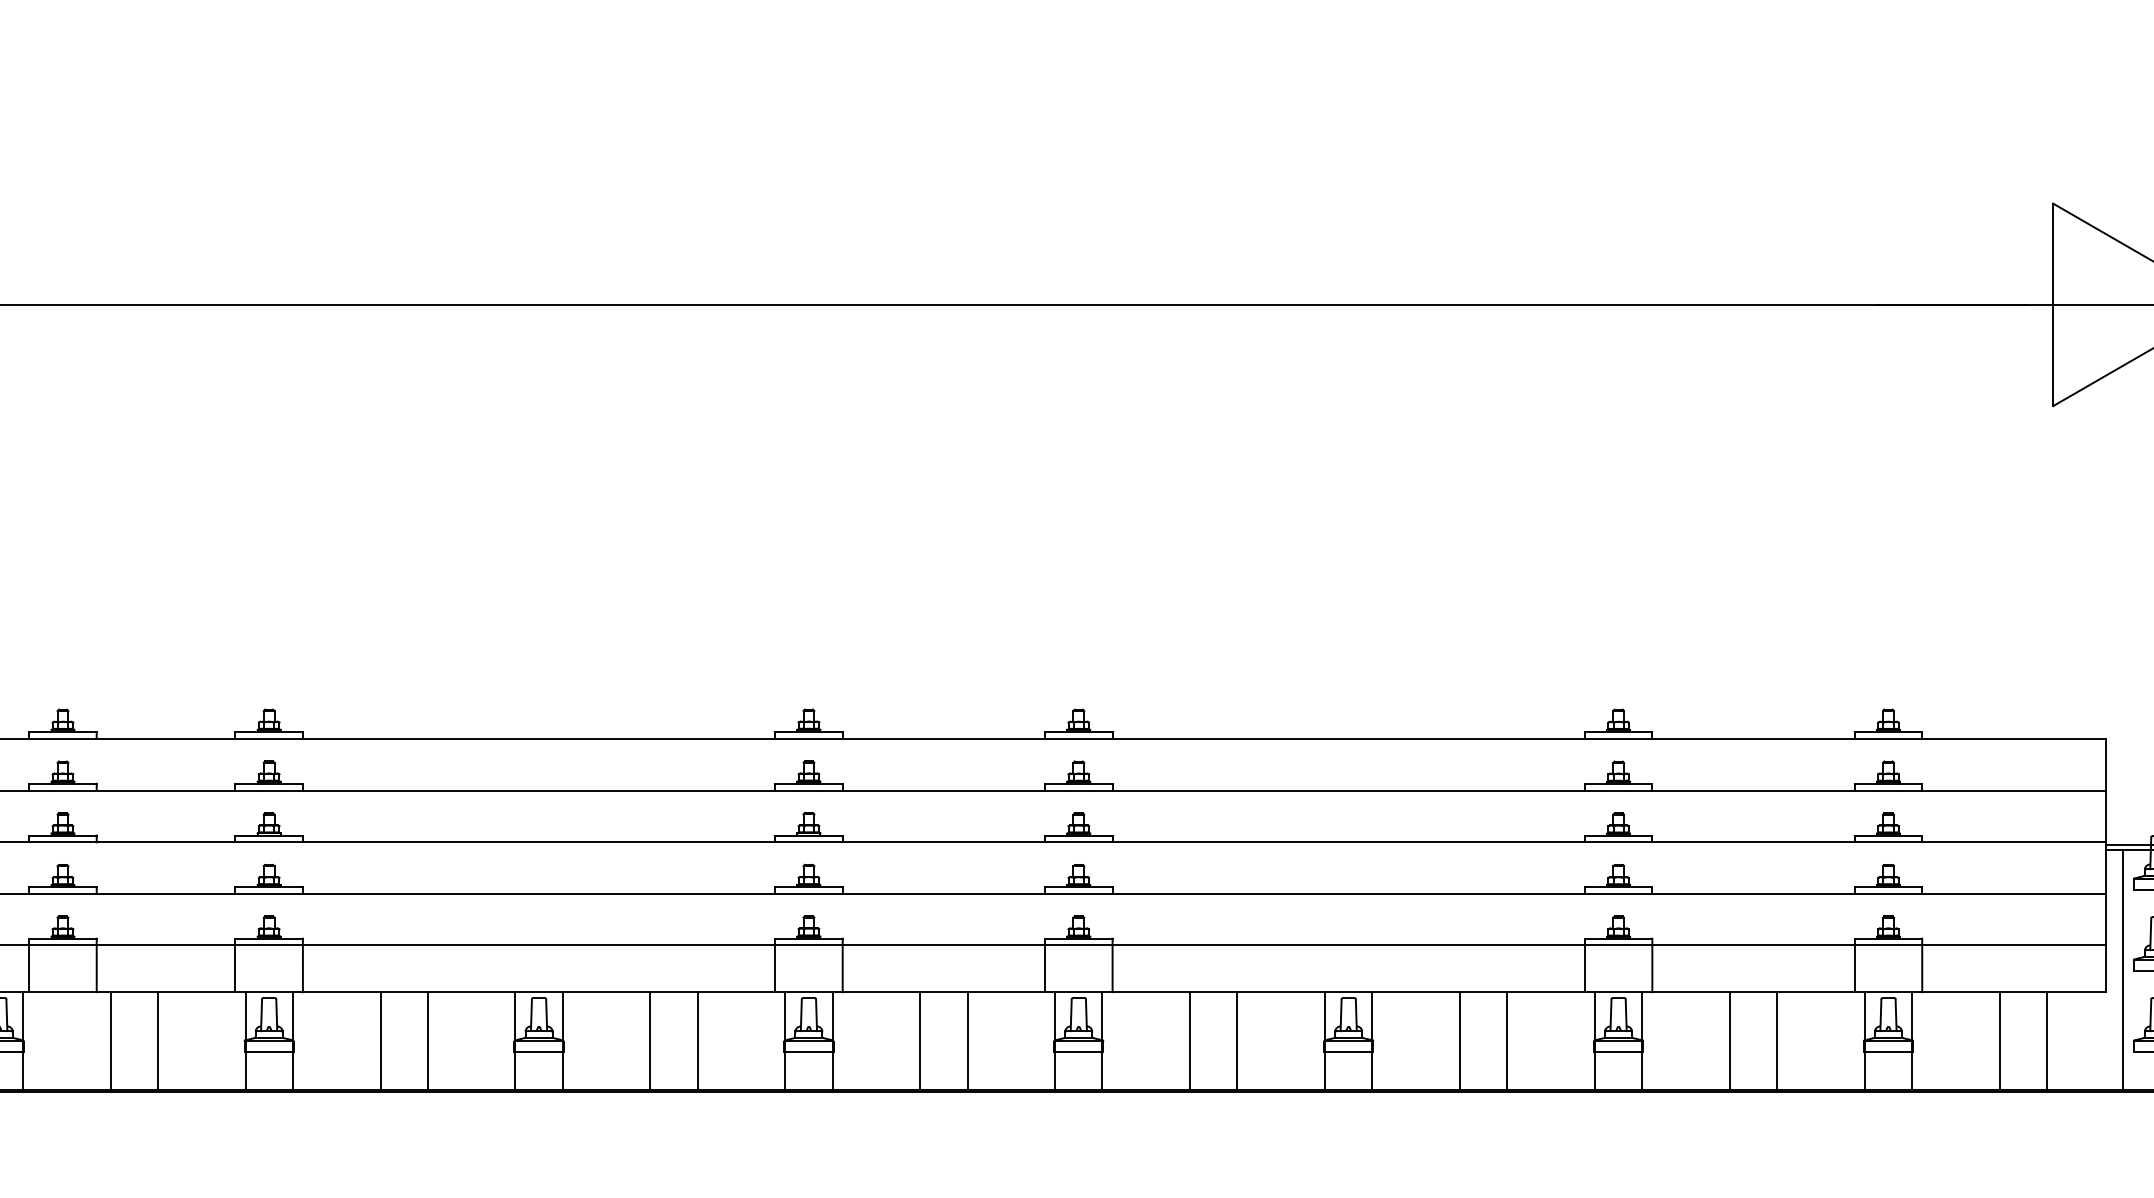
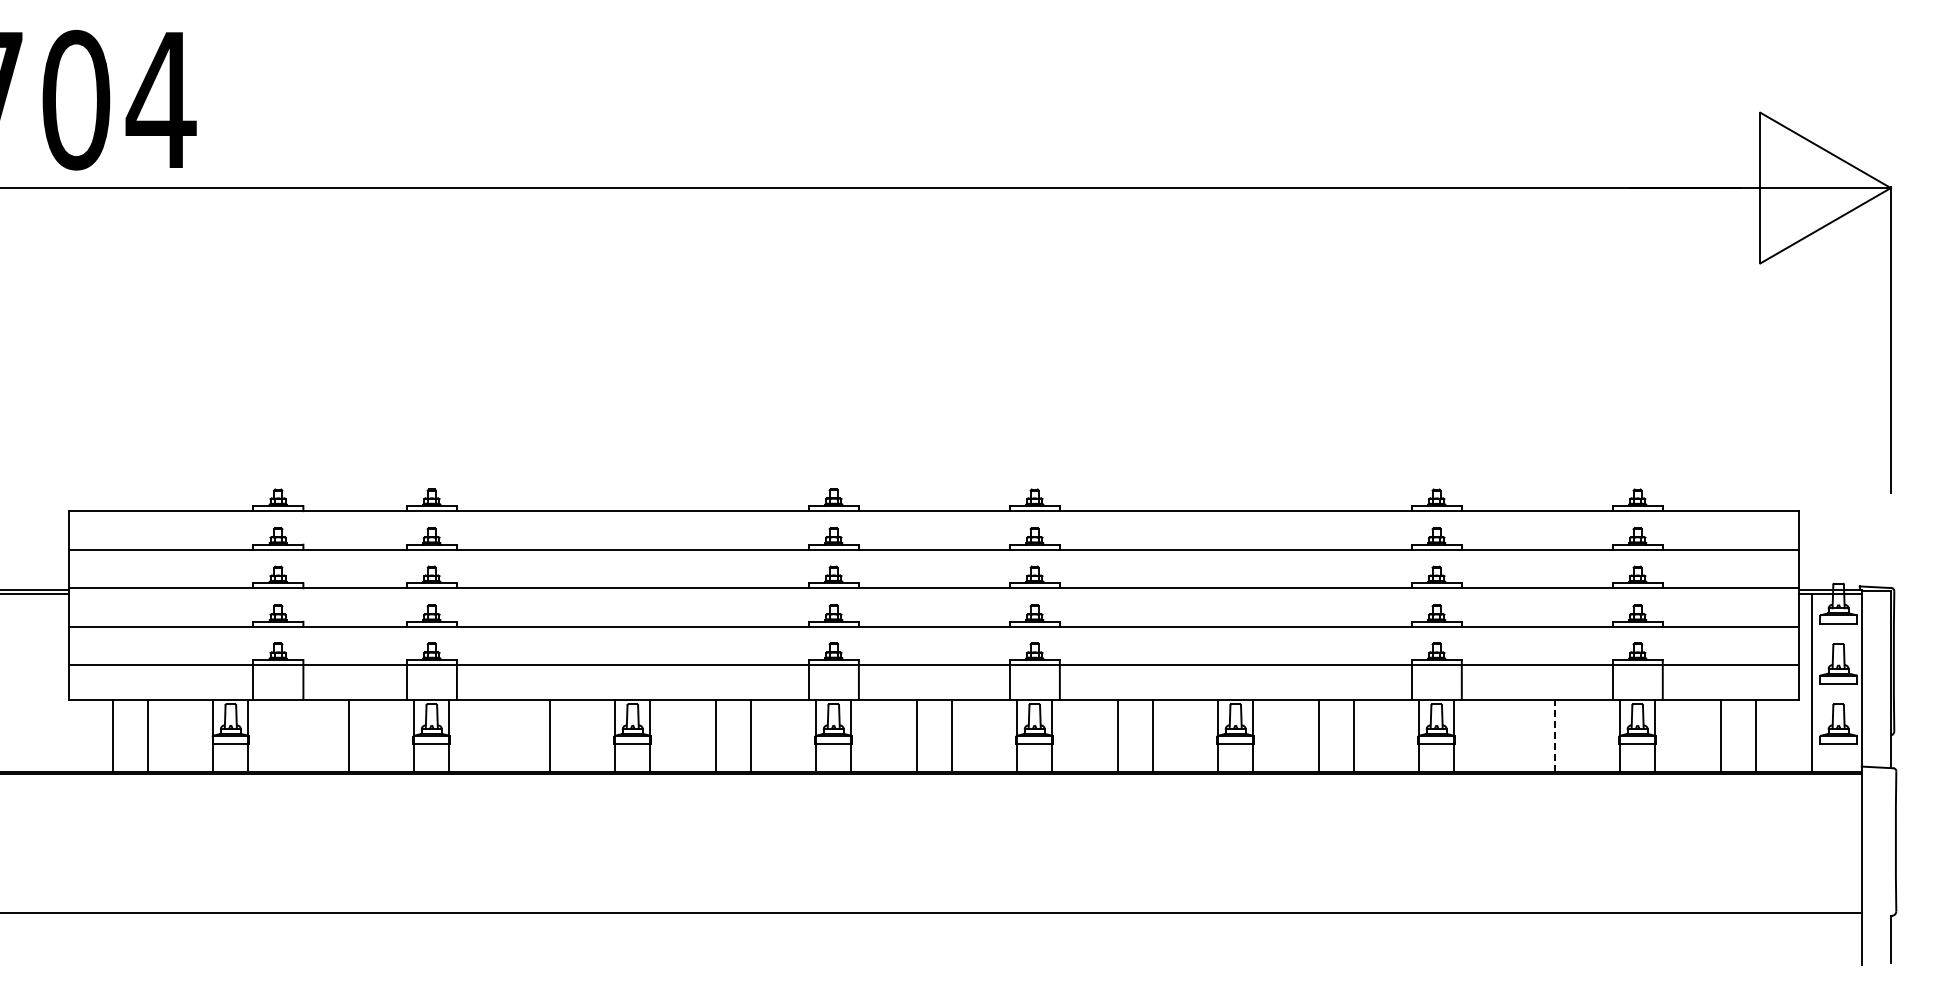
line: (110, 1039) -> (313, 735), removed
line: (380, 1039) -> (514, 735), removed
line: (1729, 1039) -> (1519, 735), removed
line: (1776, 1039) -> (1554, 735), solid -> dashed

